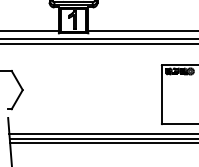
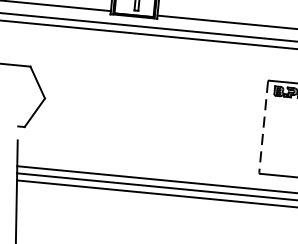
line: (161, 94) -> (263, 126), solid -> dashed

